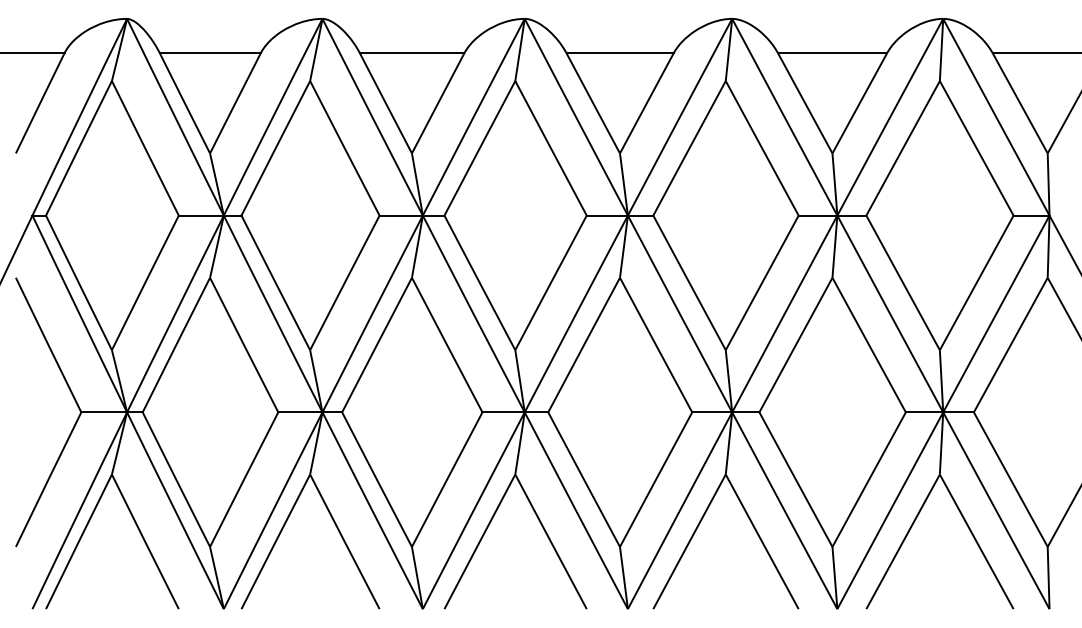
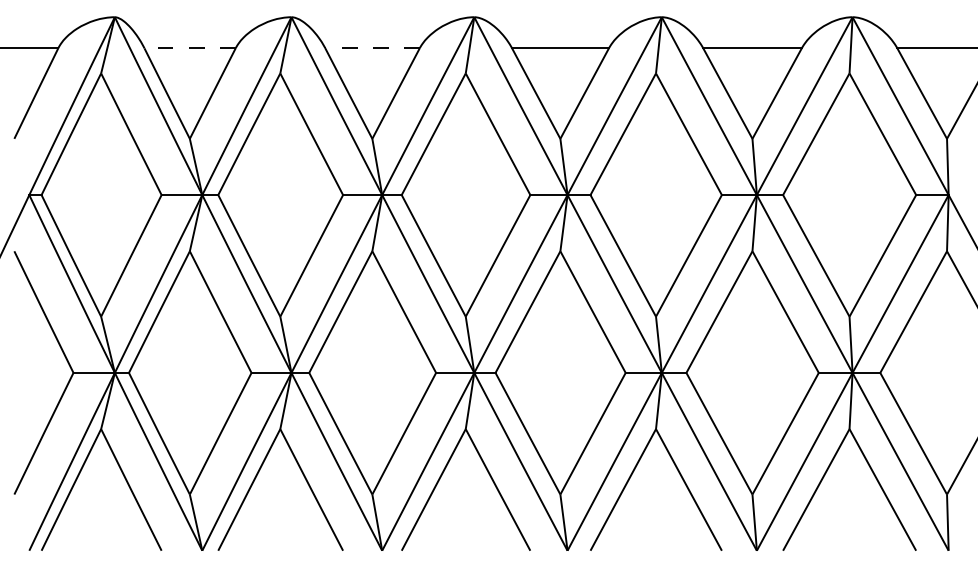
line: (210, 53) -> (190, 48), solid -> dashed
line: (412, 53) -> (372, 48), solid -> dashed

